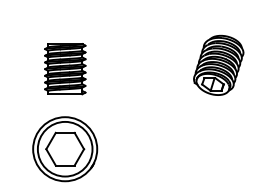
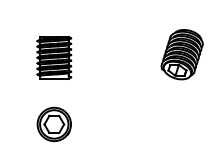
part: (65, 148) -> (54, 123), size x0.62

